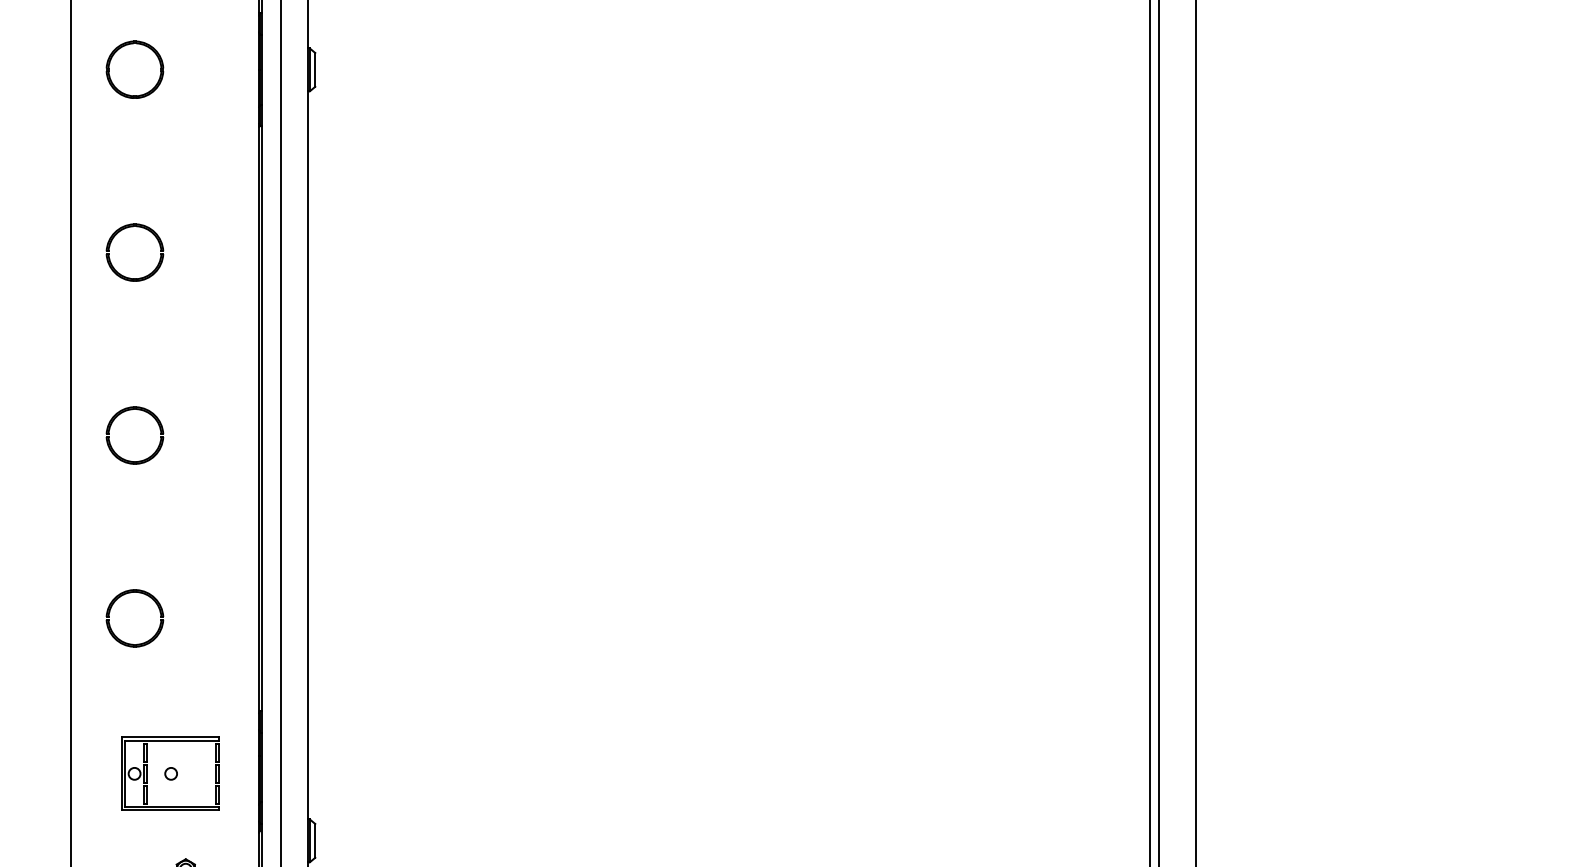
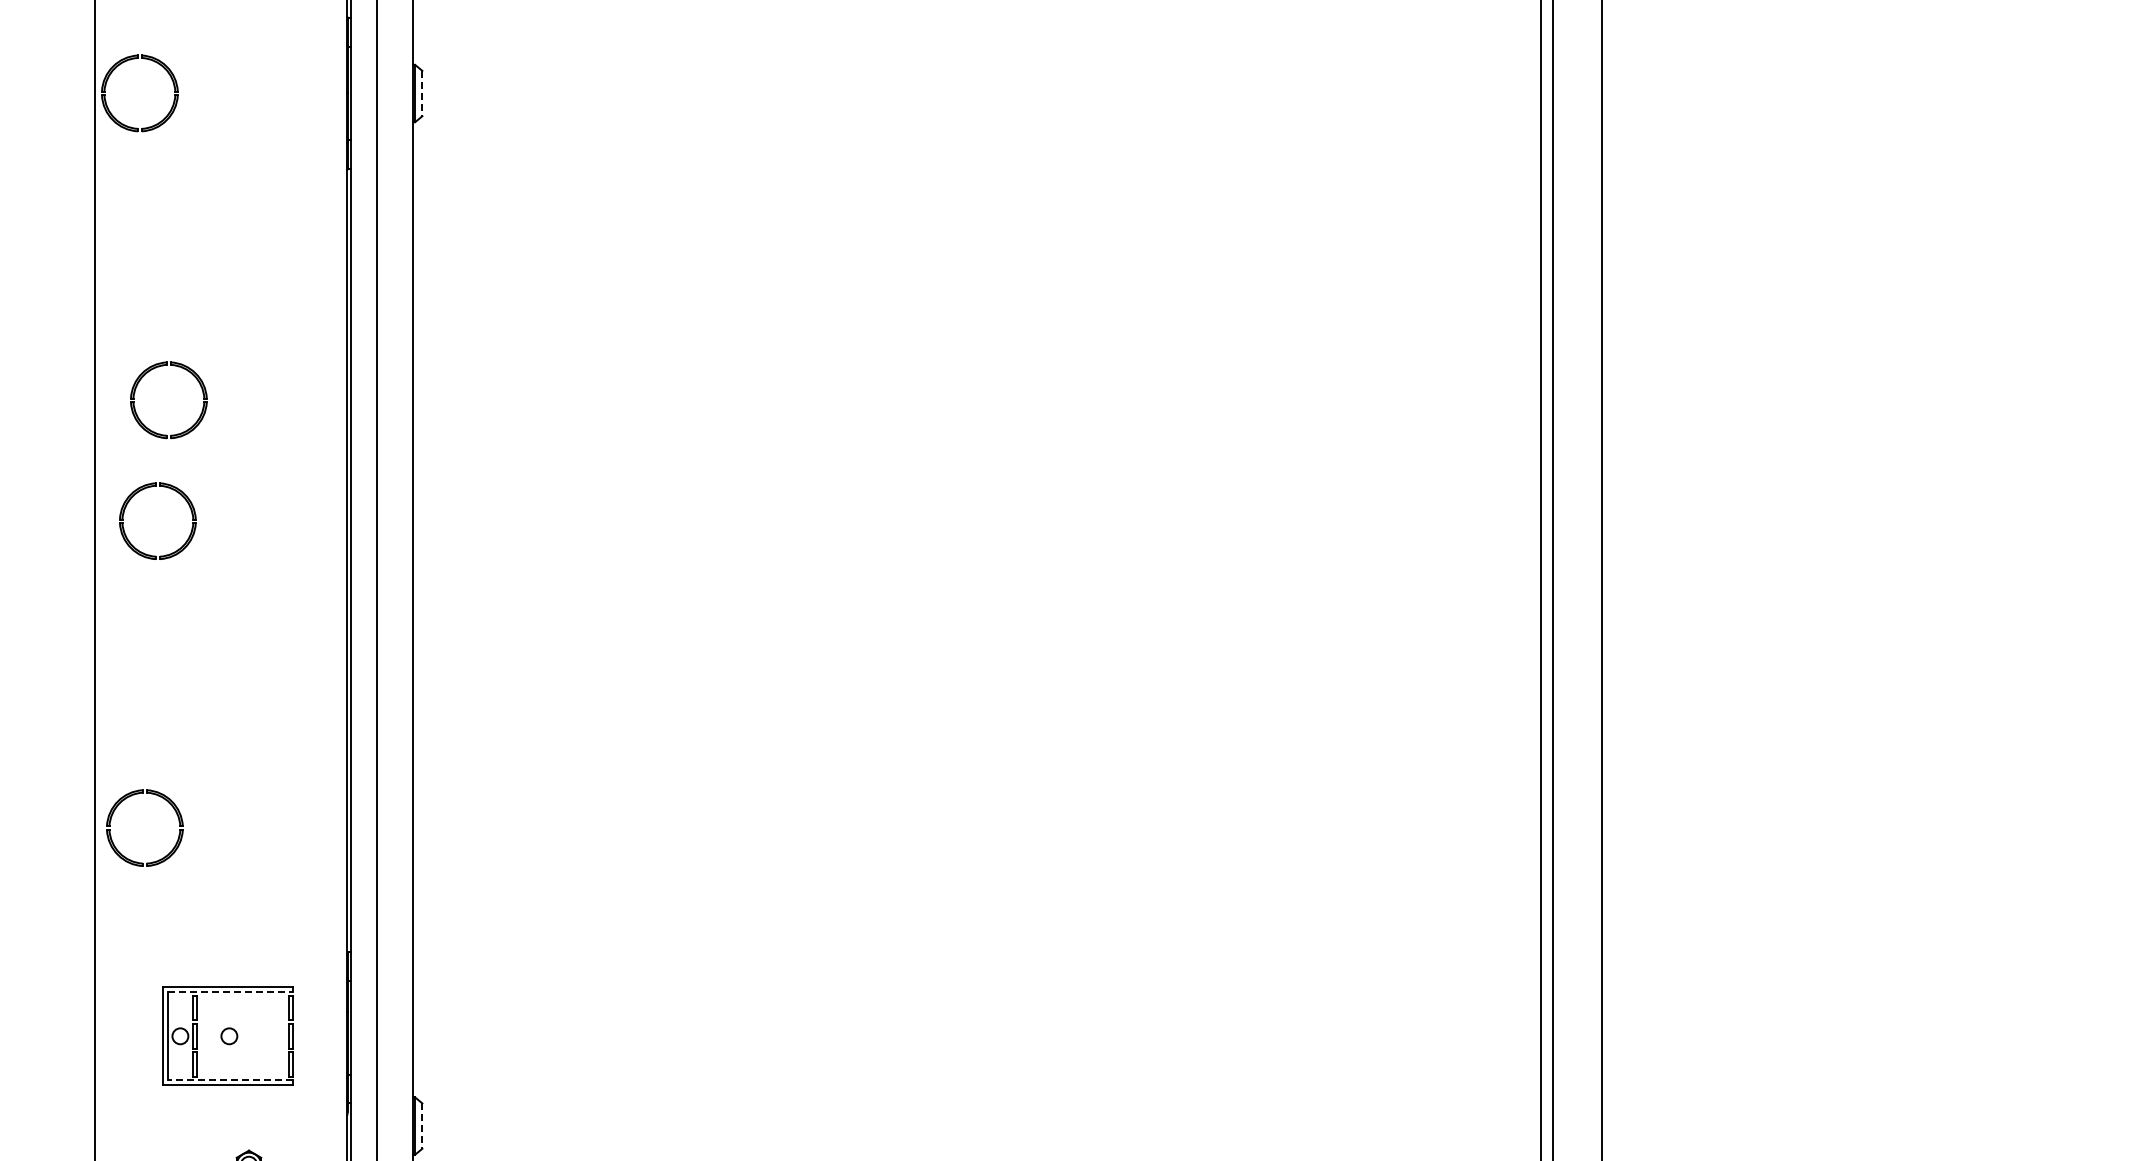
part: (110, 64) -> (106, 86), moved
line: (315, 69) -> (422, 93), solid -> dashed
part: (110, 258) -> (135, 407), moved
part: (121, 414) -> (139, 492), moved
part: (118, 598) -> (123, 801), moved
line: (172, 741) -> (231, 992), solid -> dashed
line: (172, 806) -> (230, 1080), solid -> dashed
line: (315, 841) -> (422, 1126), solid -> dashed

